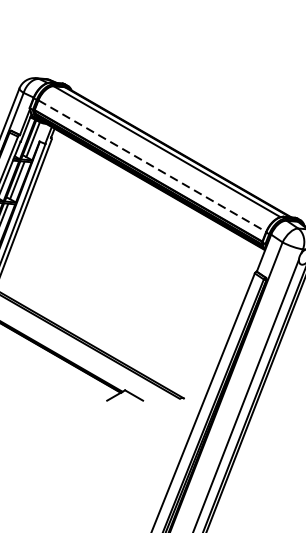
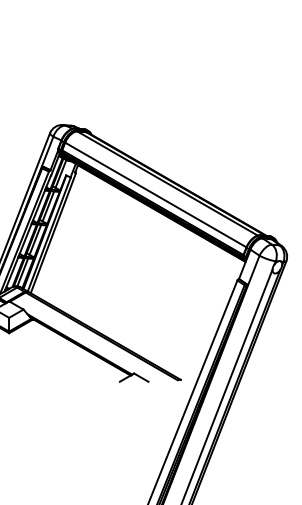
line: (151, 166) -> (155, 195), dashed -> solid

